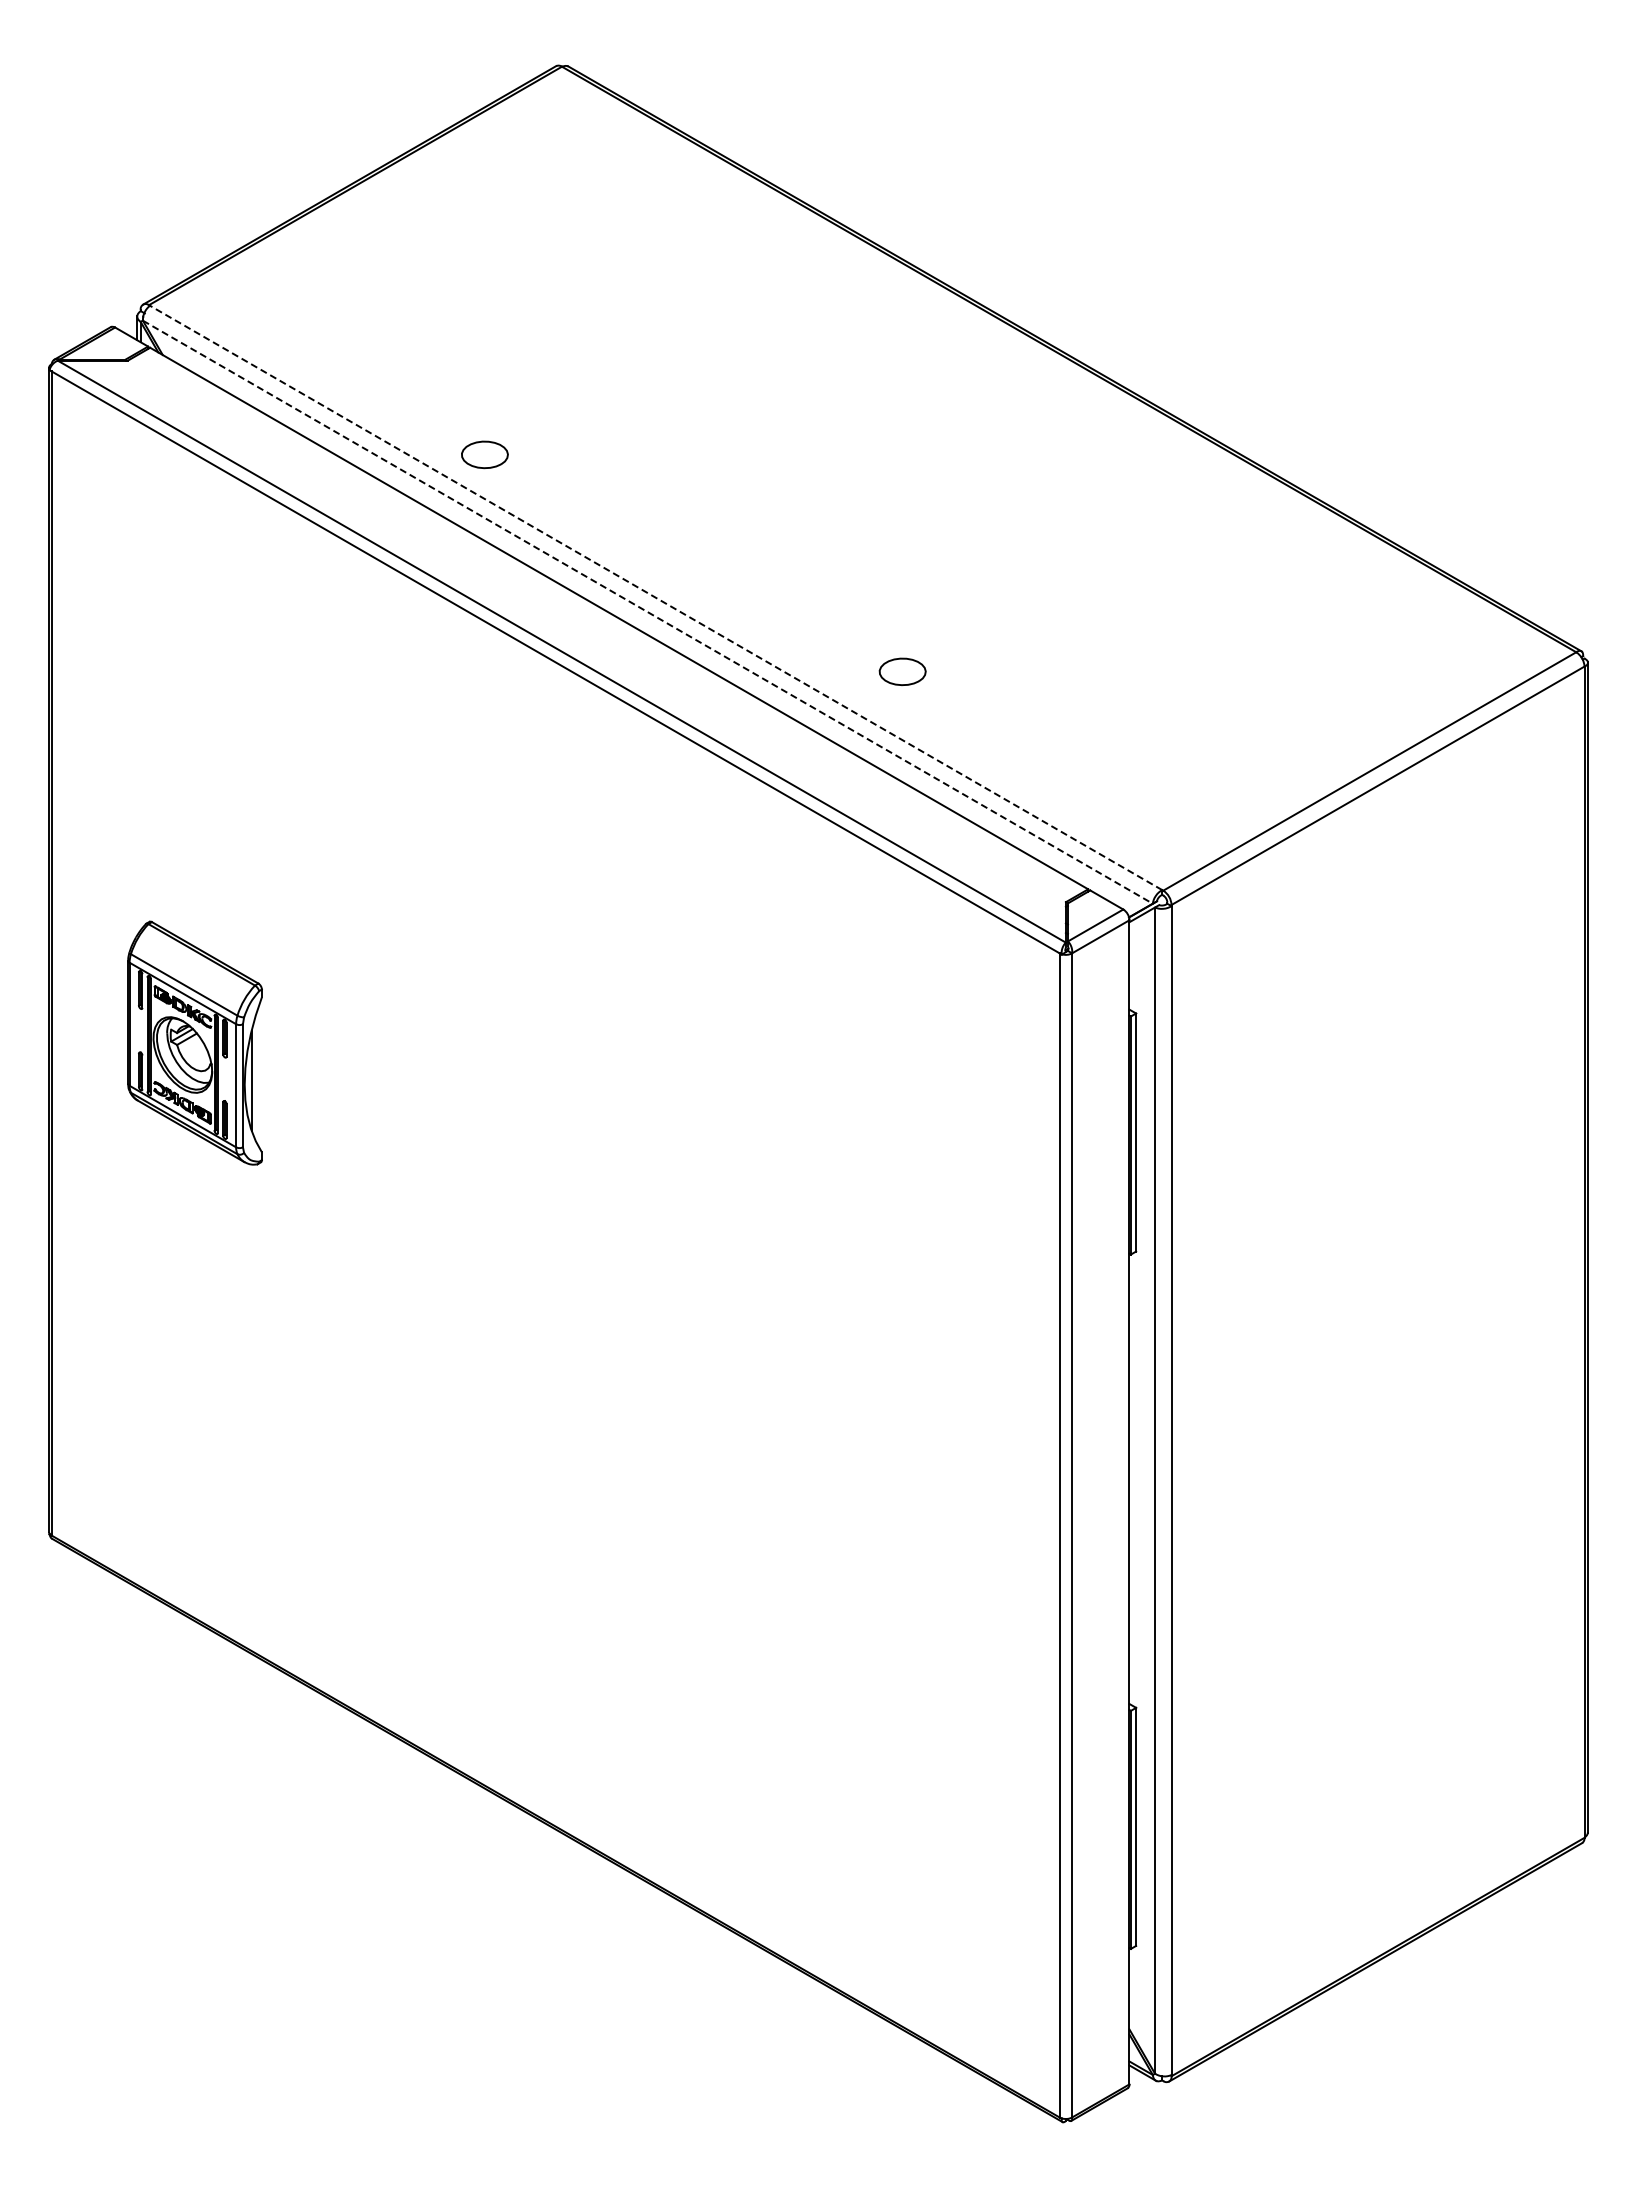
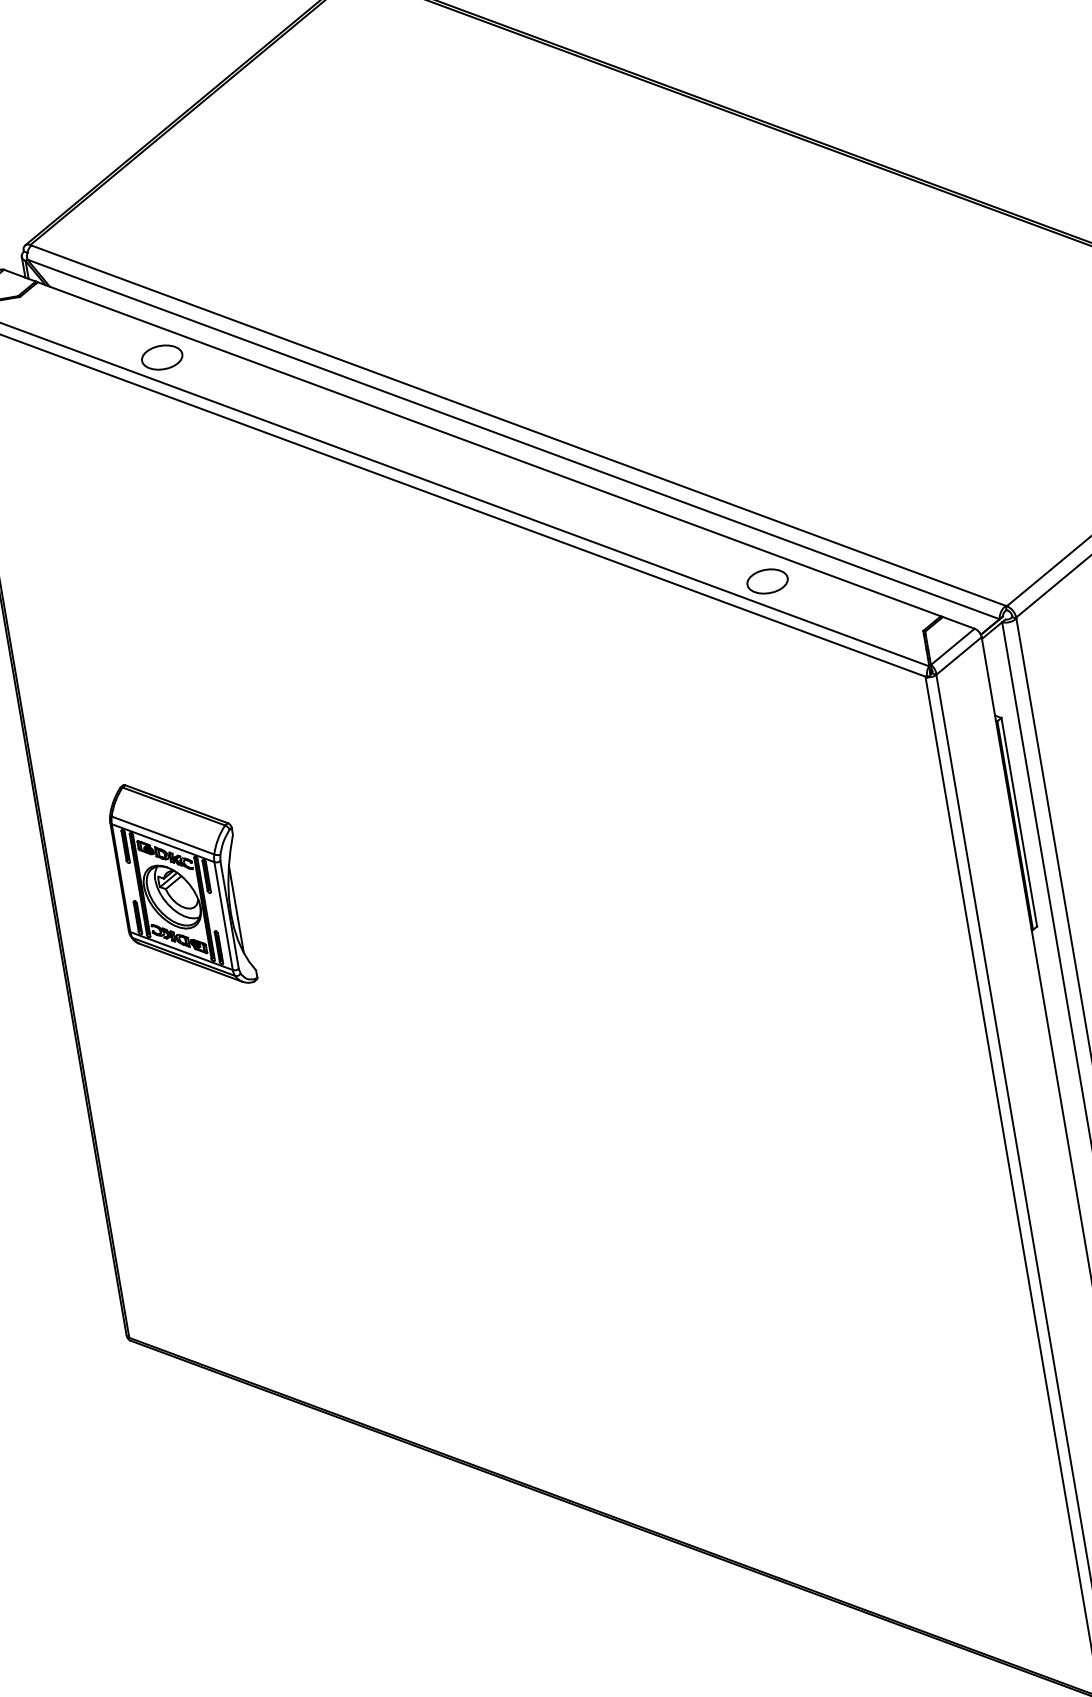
part: (484, 454) -> (161, 357), moved
line: (655, 597) -> (517, 425), dashed -> solid
line: (648, 612) -> (514, 439), dashed -> solid
part: (902, 671) -> (767, 581), moved

